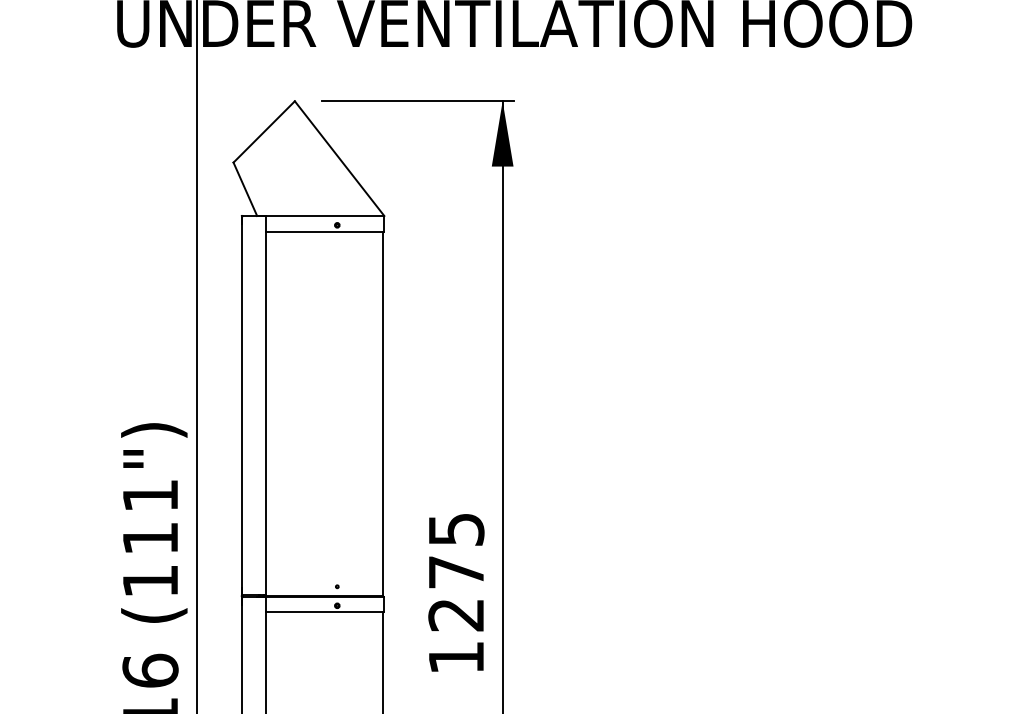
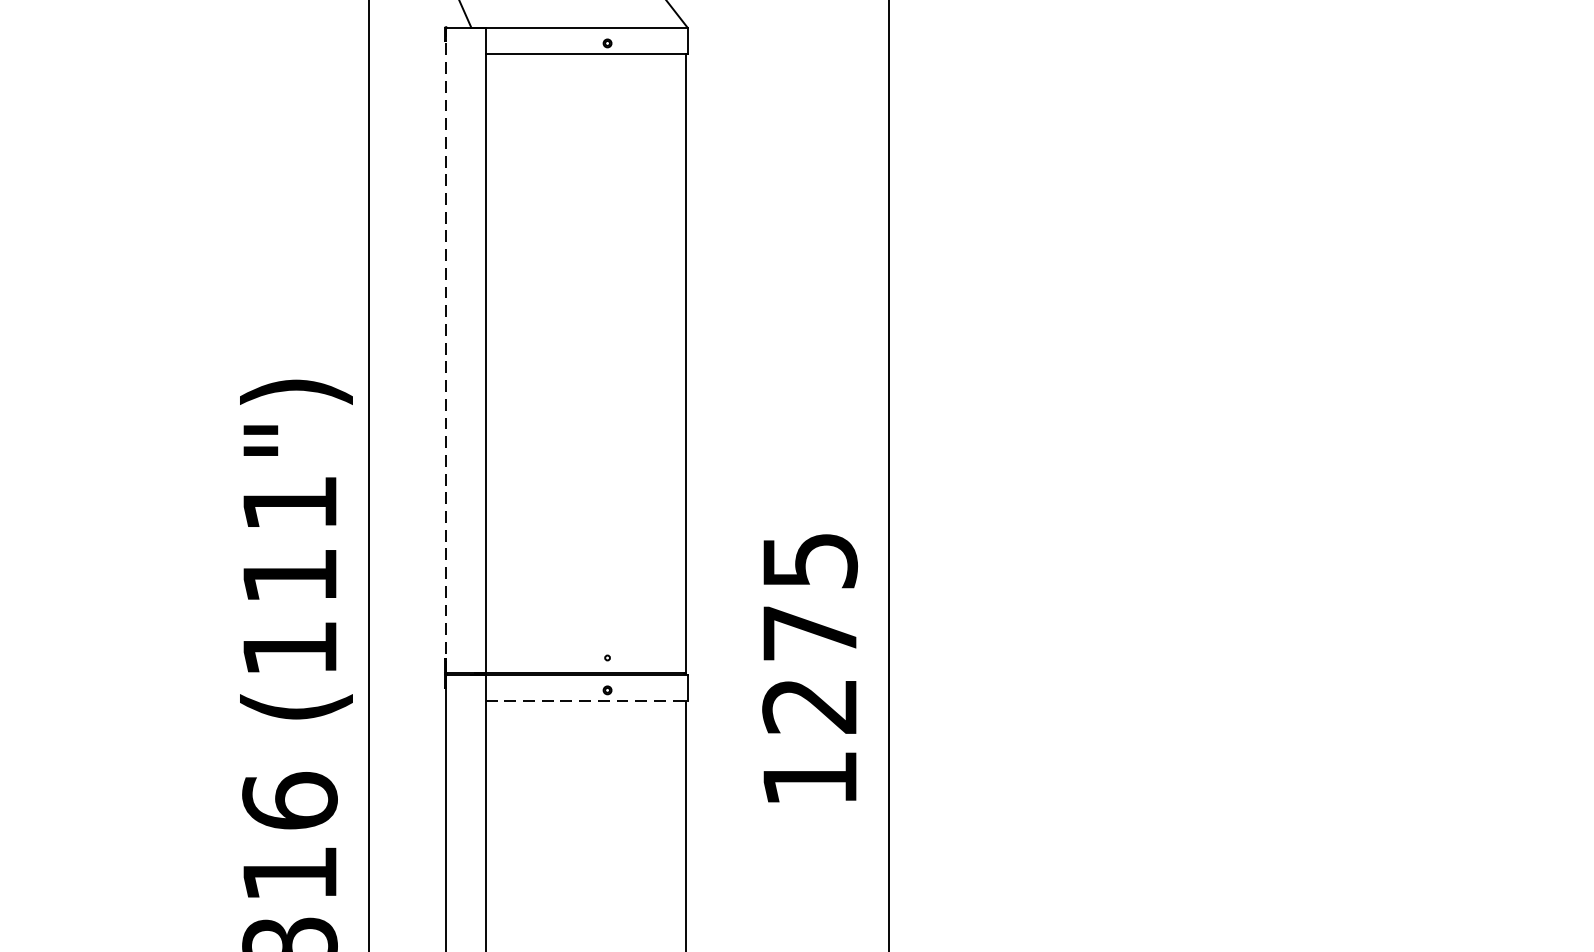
line: (242, 405) -> (446, 349), solid -> dashed
line: (325, 612) -> (587, 701), solid -> dashed

